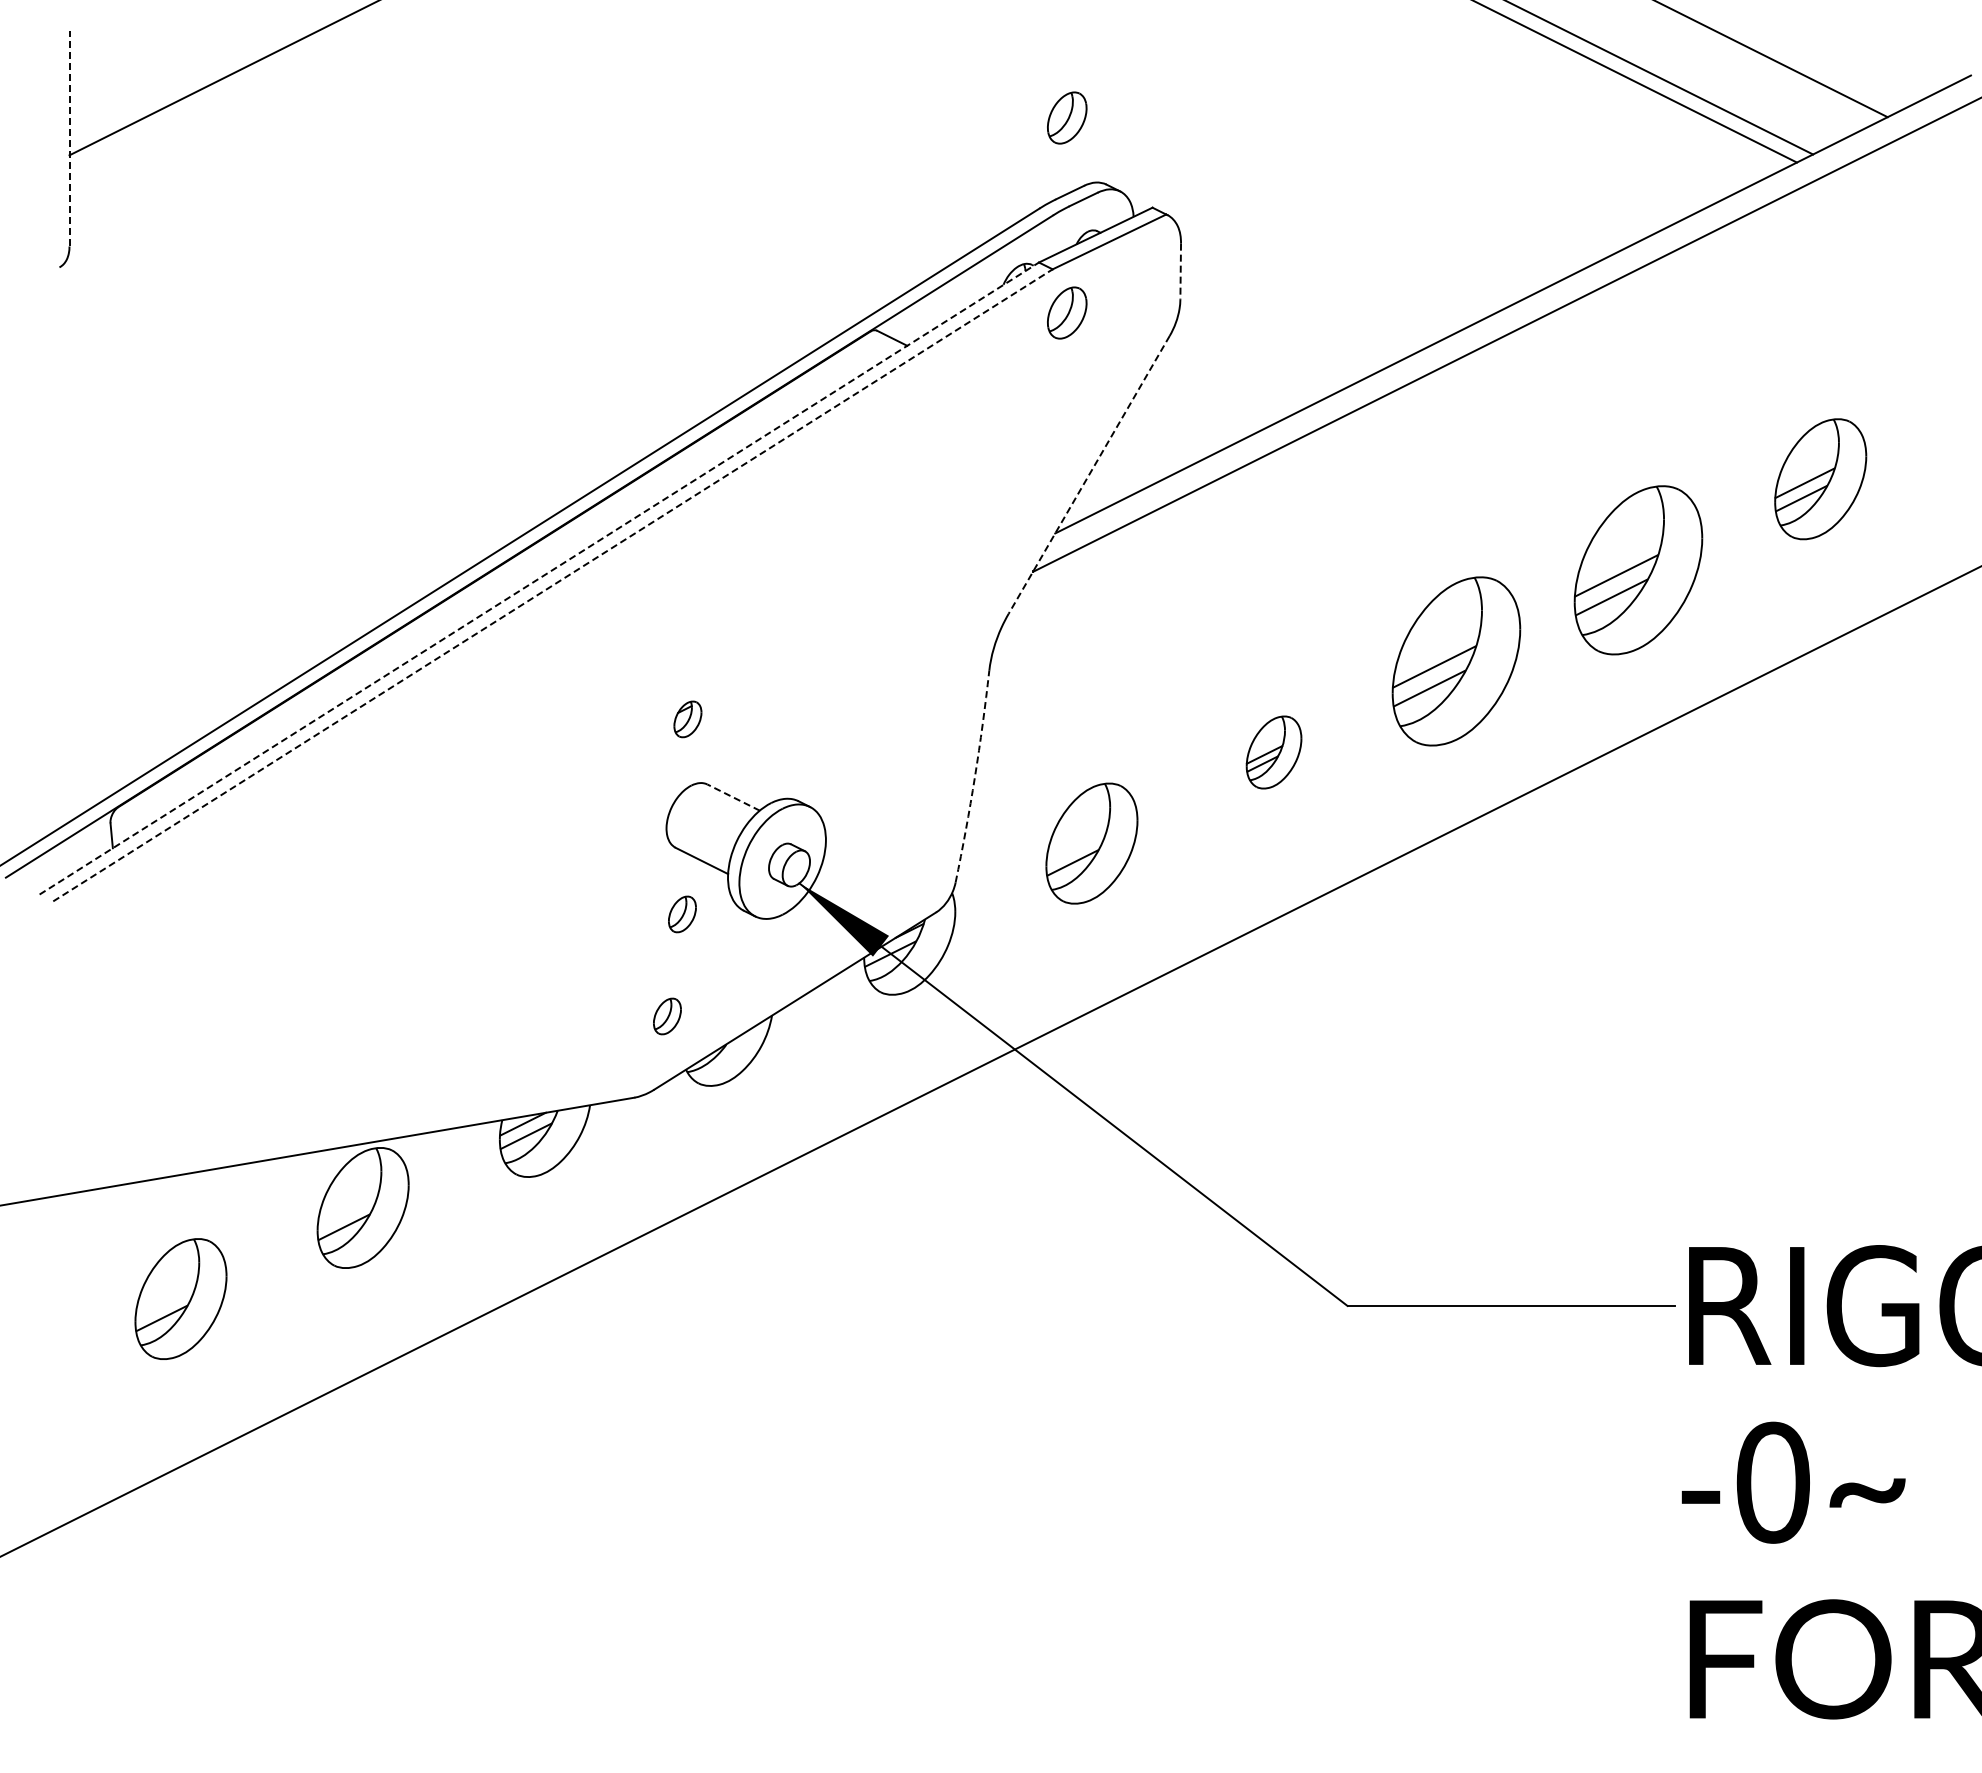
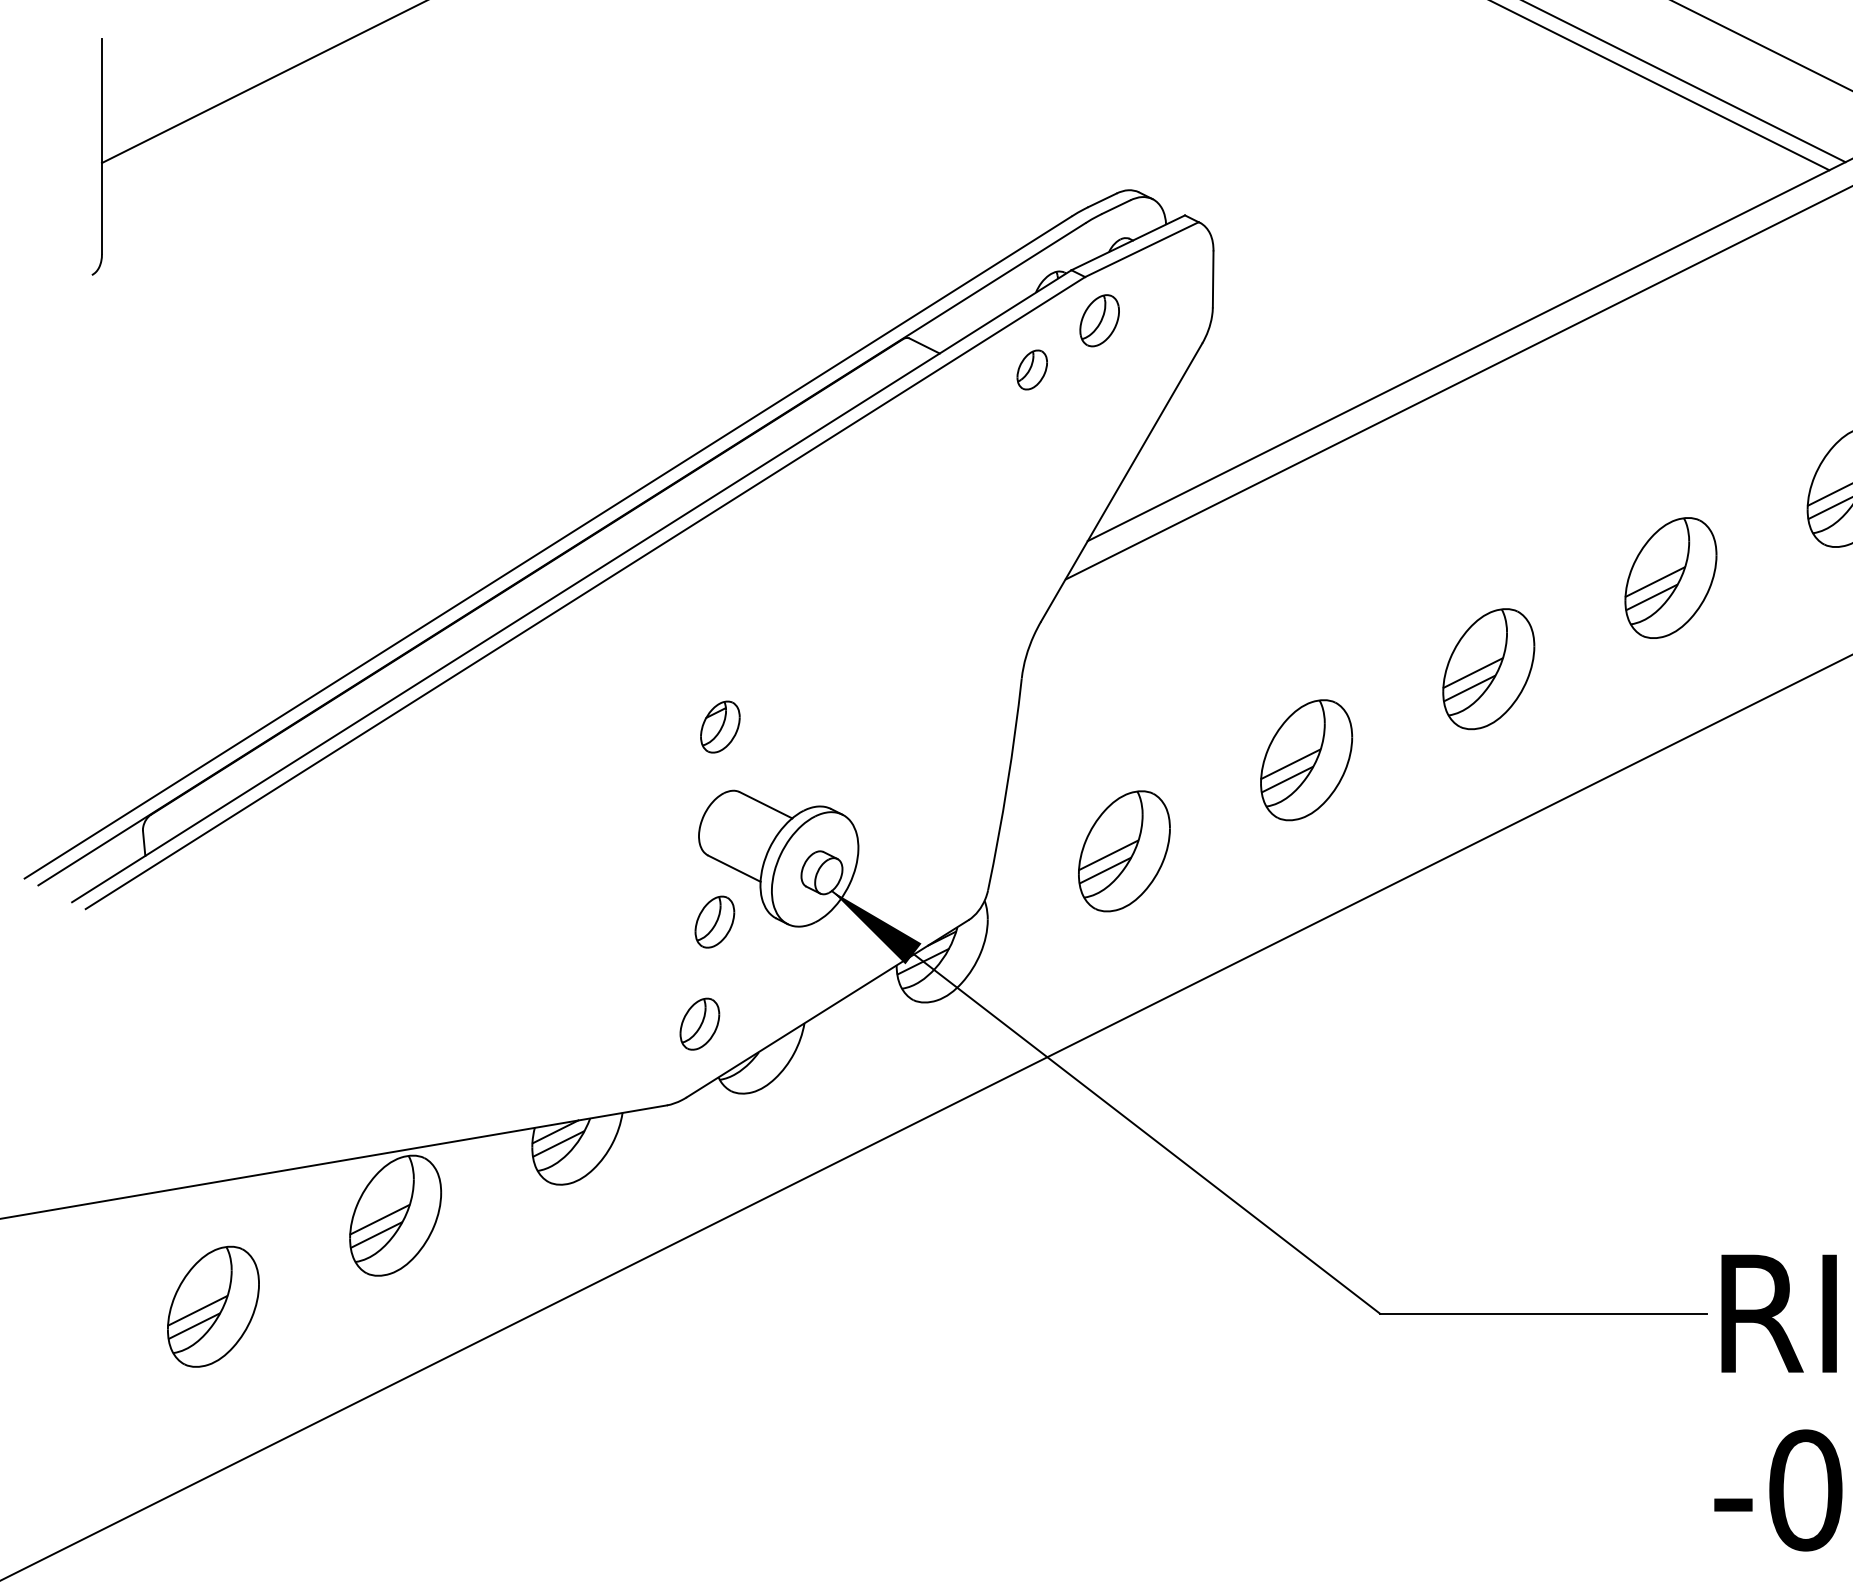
part: (1067, 117) -> (1099, 125), removed
line: (69, 138) -> (101, 146), dashed -> solid
line: (1180, 272) -> (1212, 280), dashed -> solid
part: (999, 361) -> (1031, 369), added
line: (1089, 474) -> (1121, 482), dashed -> solid
part: (1638, 570) -> (1670, 578), size x0.71
line: (539, 578) -> (571, 586), dashed -> solid
line: (553, 585) -> (585, 593), dashed -> solid
part: (1455, 661) -> (1487, 669), size x0.71
part: (687, 719) -> (719, 727), size x1.43
part: (1273, 752) -> (1305, 760), size x1.67
arc: (974, 777) -> (1006, 785), dashed -> solid
line: (733, 797) -> (765, 805), dashed -> solid
line: (1075, 847) -> (1107, 855), added
part: (682, 914) -> (714, 922), size x1.43
part: (667, 1016) -> (699, 1024), size x1.43
line: (347, 1211) -> (379, 1219), added
line: (164, 1302) -> (196, 1310), added

